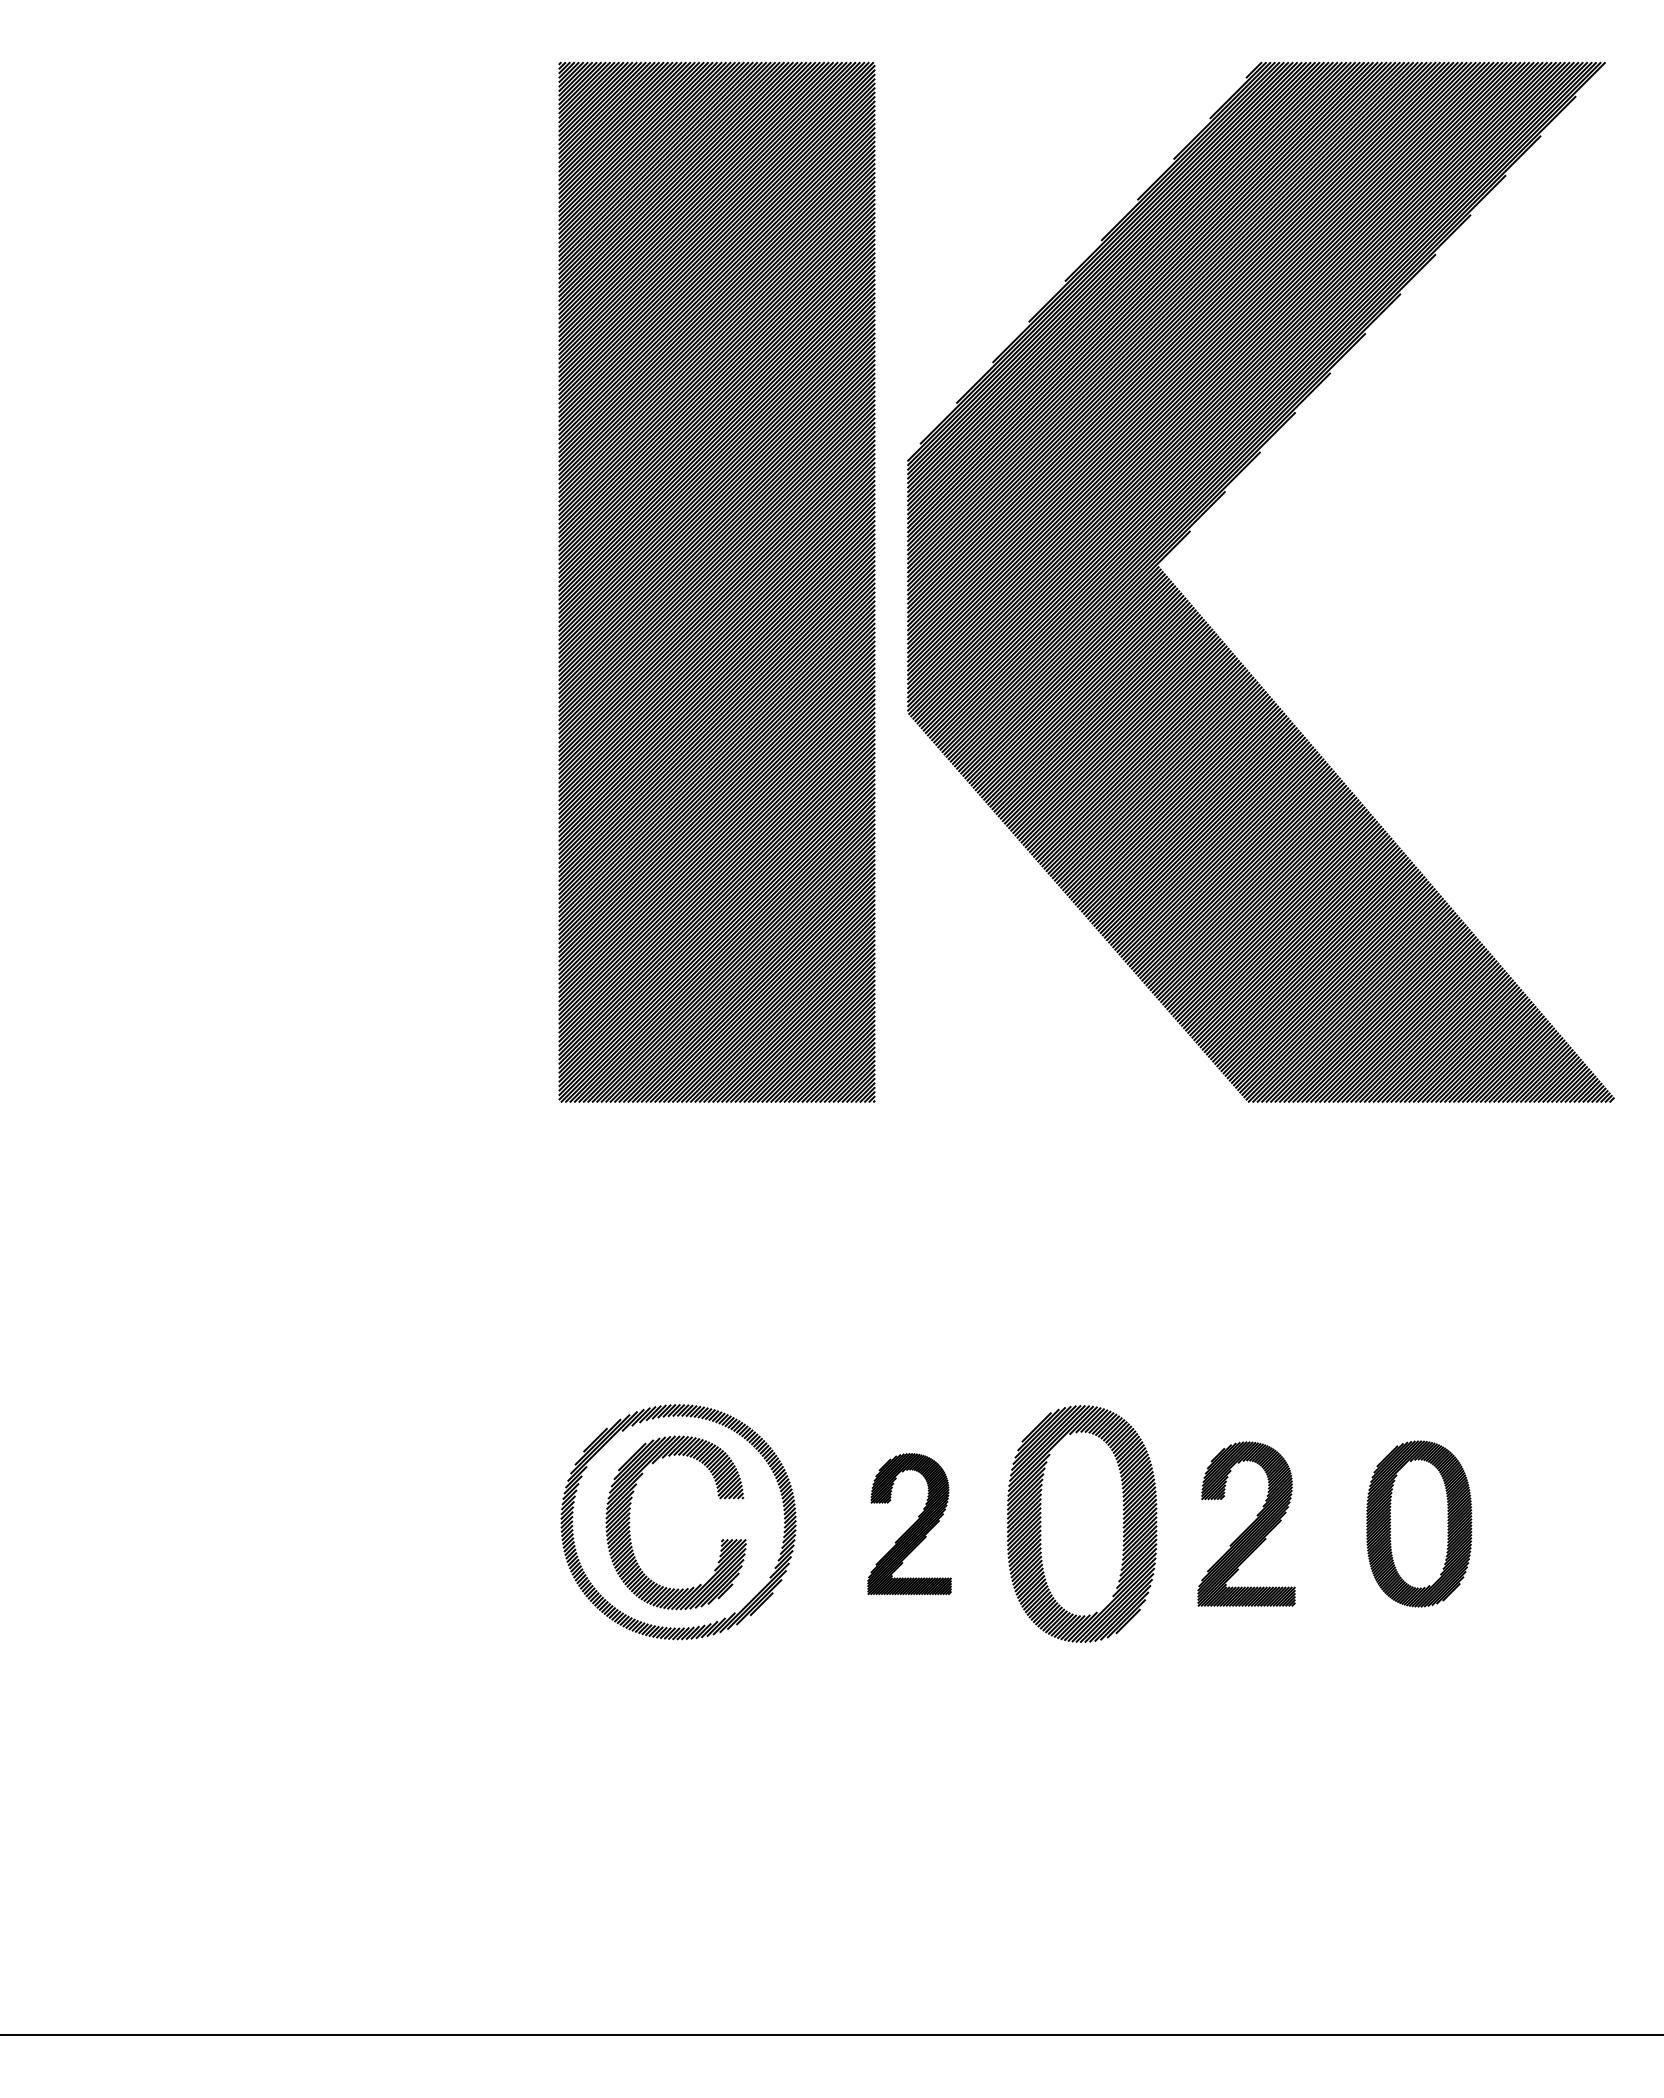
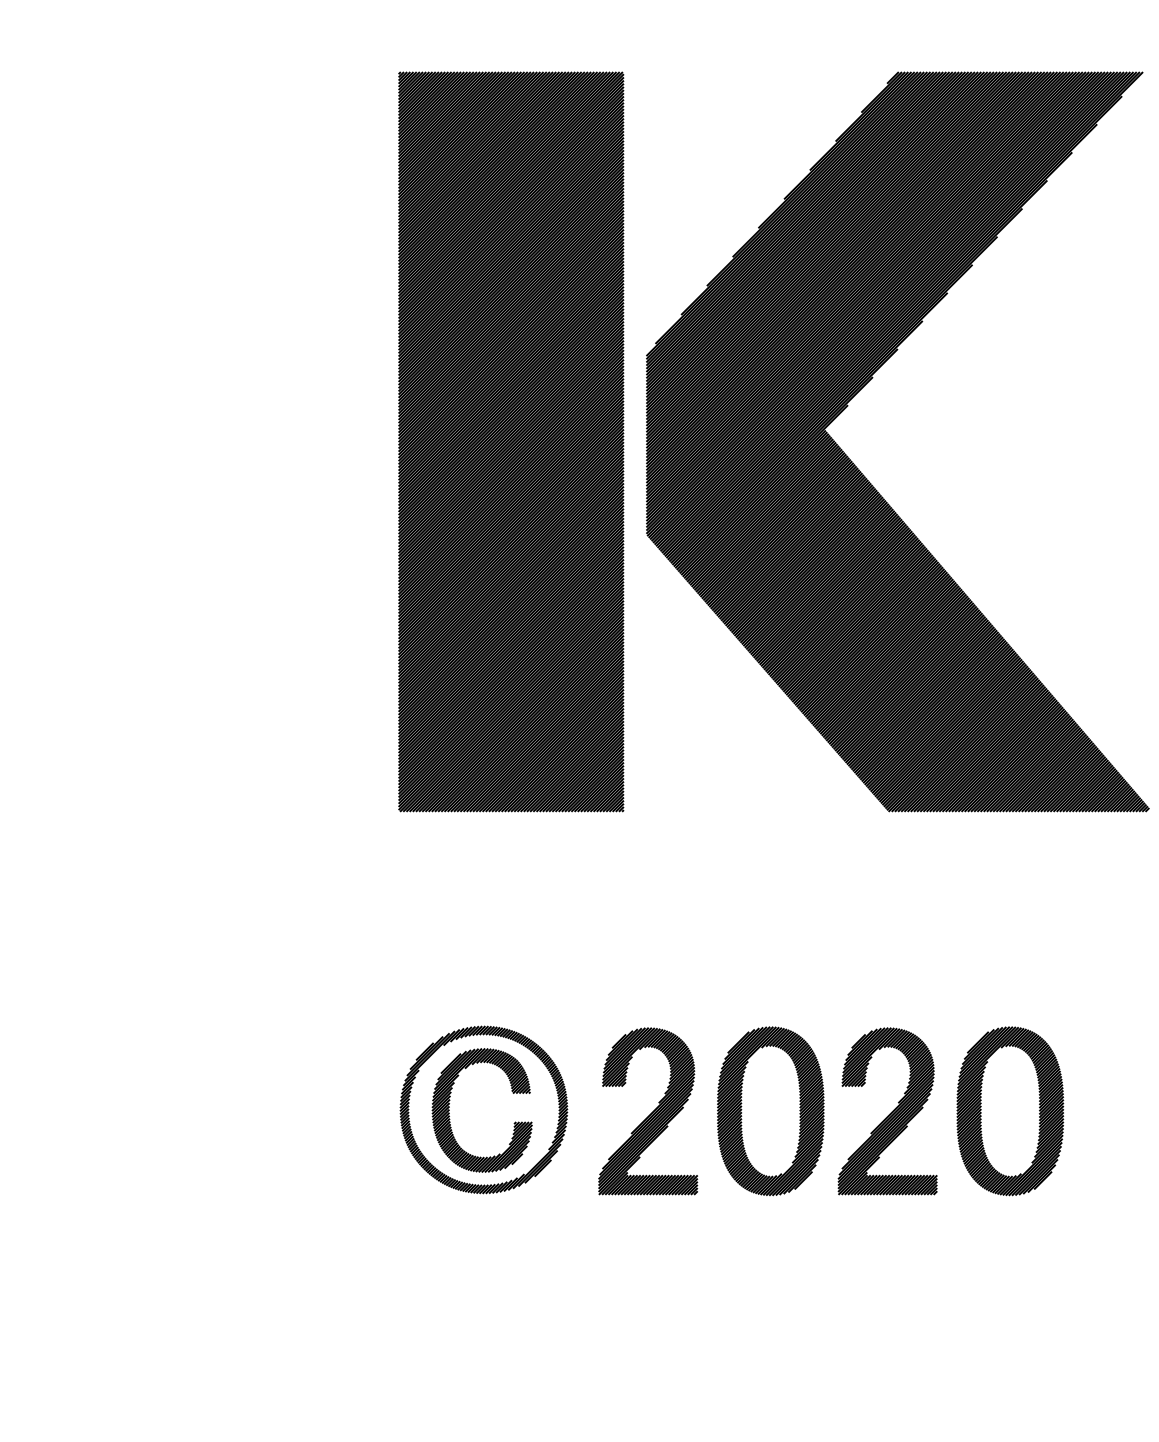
part: (909, 1523) -> (648, 1110), size x1.67
part: (1246, 1523) -> (887, 1110), size x1.43
part: (1419, 1523) -> (1010, 1110), size x1.43

